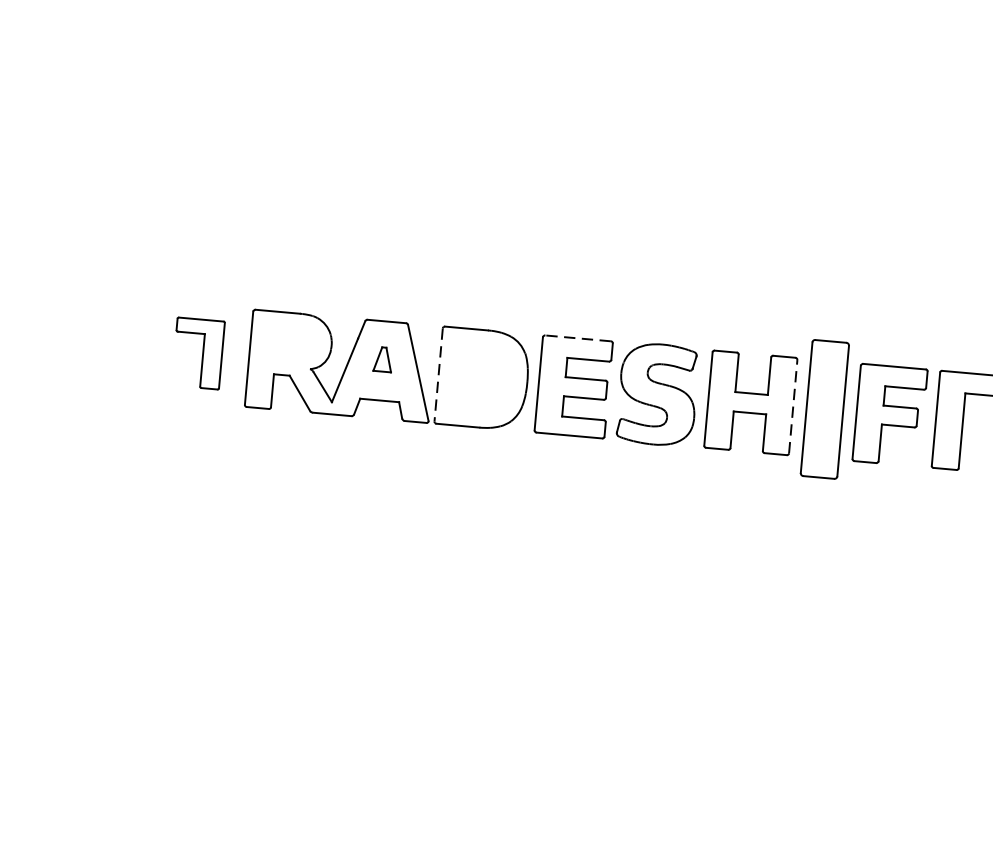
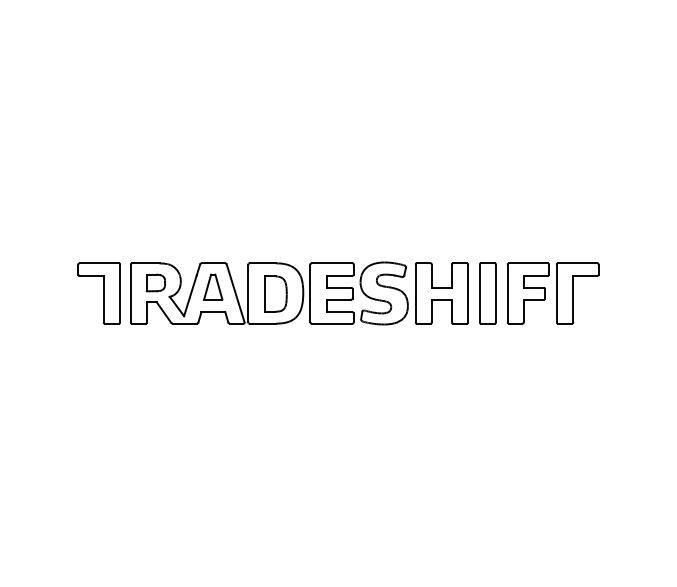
line: (577, 338) -> (331, 263), dashed -> solid
part: (290, 343) -> (155, 282), added
part: (197, 353) -> (98, 293), size x1.43
part: (383, 358) -> (213, 286), size x1.67
line: (439, 375) -> (248, 293), dashed -> solid
part: (482, 378) -> (275, 293), added
line: (793, 406) -> (468, 293), dashed -> solid
part: (824, 409) -> (487, 293), size x0.71

